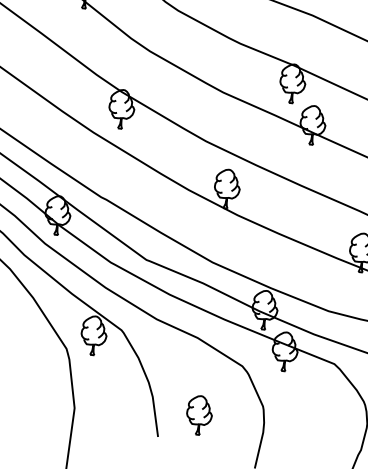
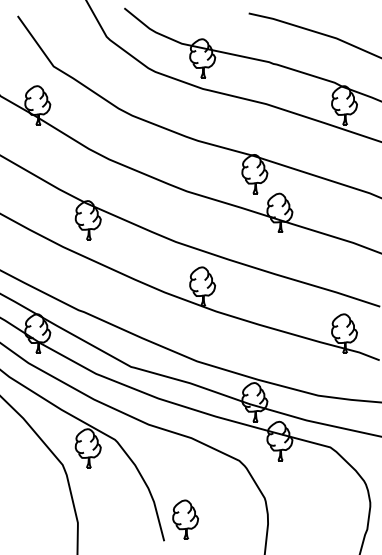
part: (199, 415) -> (185, 519), moved

